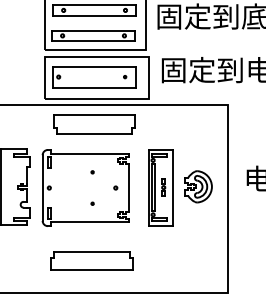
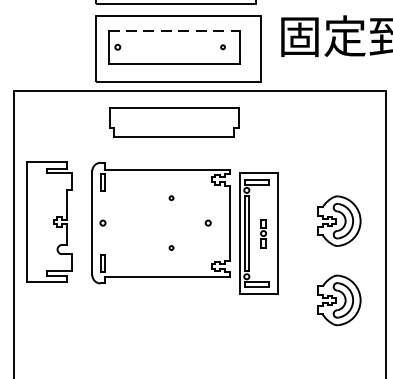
line: (94, 66) -> (174, 30), solid -> dashed
part: (160, 187) -> (258, 233), moved
part: (198, 236) -> (339, 299), added
part: (91, 260) -> (169, 337), removed

